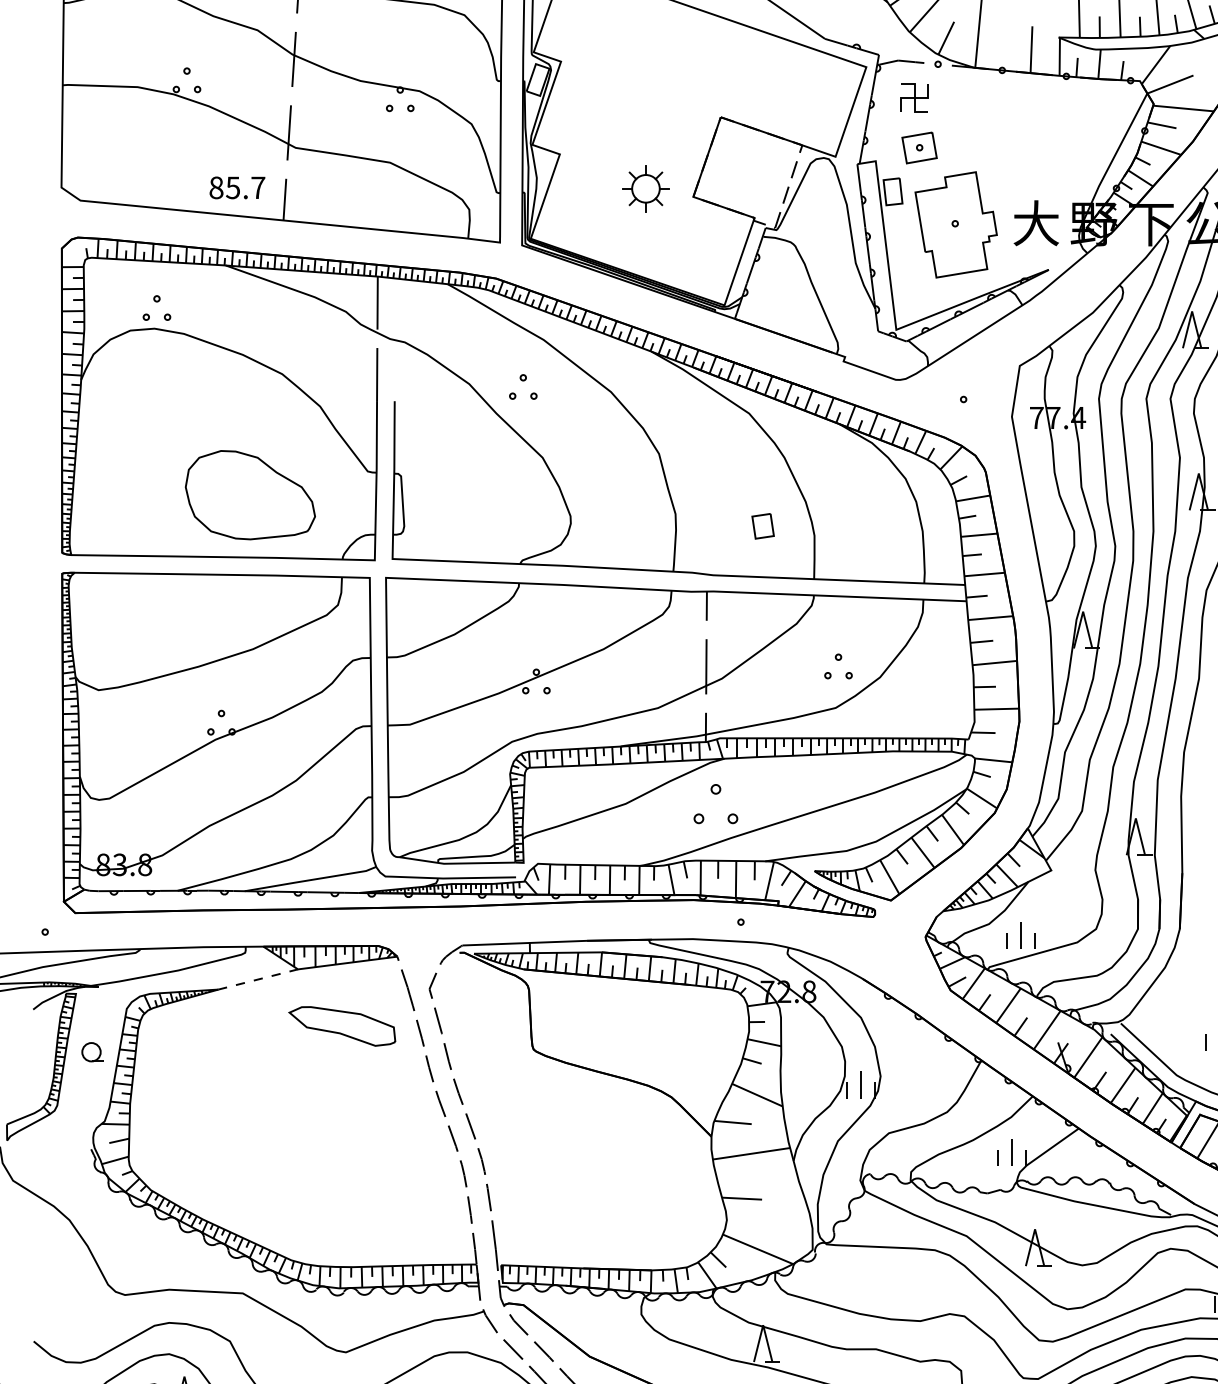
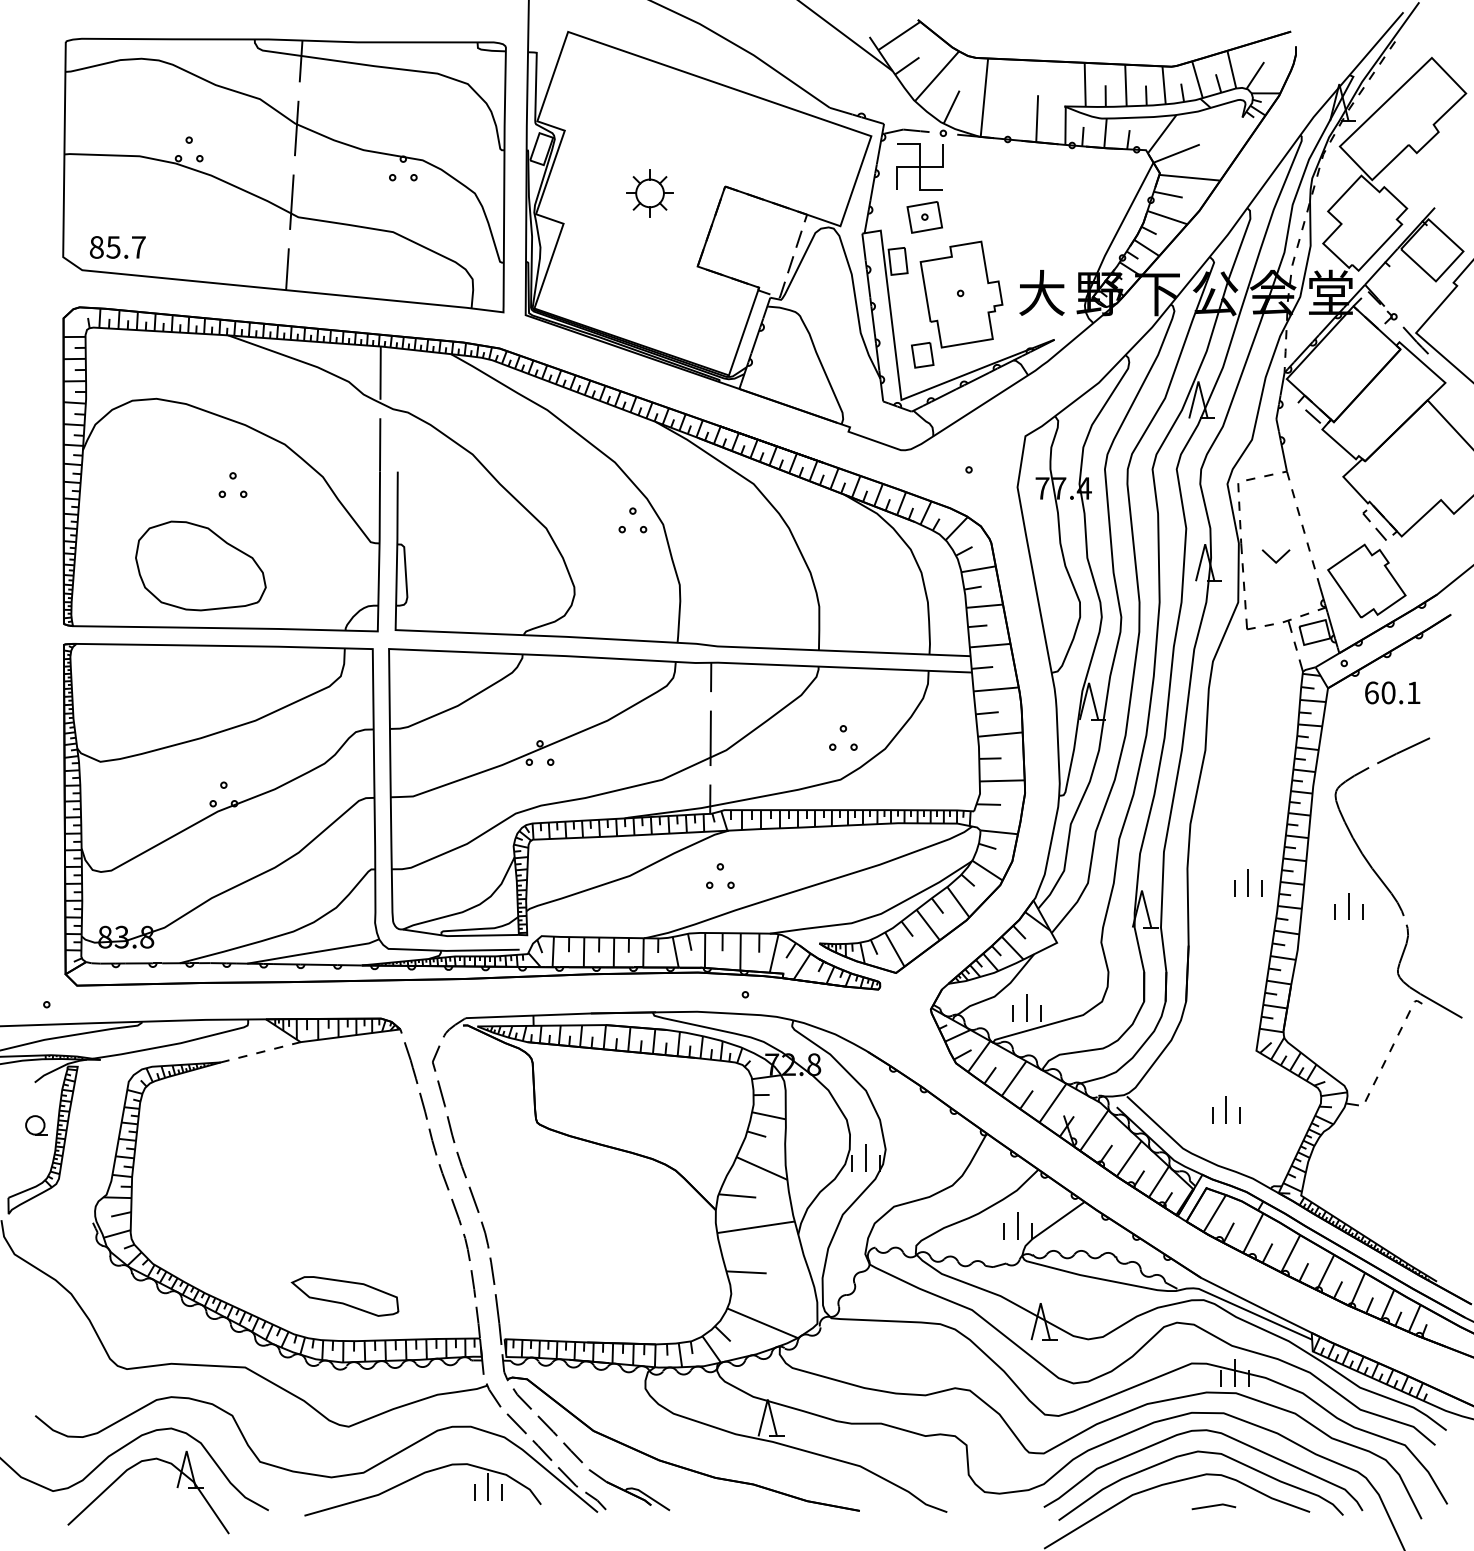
part: (914, 97) -> (919, 166), size x1.67
text: (237, 187) -> (117, 247), moved
part: (645, 188) -> (649, 193), moved
part: (156, 307) -> (232, 484), moved
part: (522, 387) -> (632, 520), moved
part: (250, 494) -> (200, 565), moved
part: (762, 526) -> (922, 355), moved
part: (716, 803) -> (720, 875), size x0.62
part: (341, 1026) -> (344, 1296), moved
part: (92, 1052) -> (36, 1125), moved

